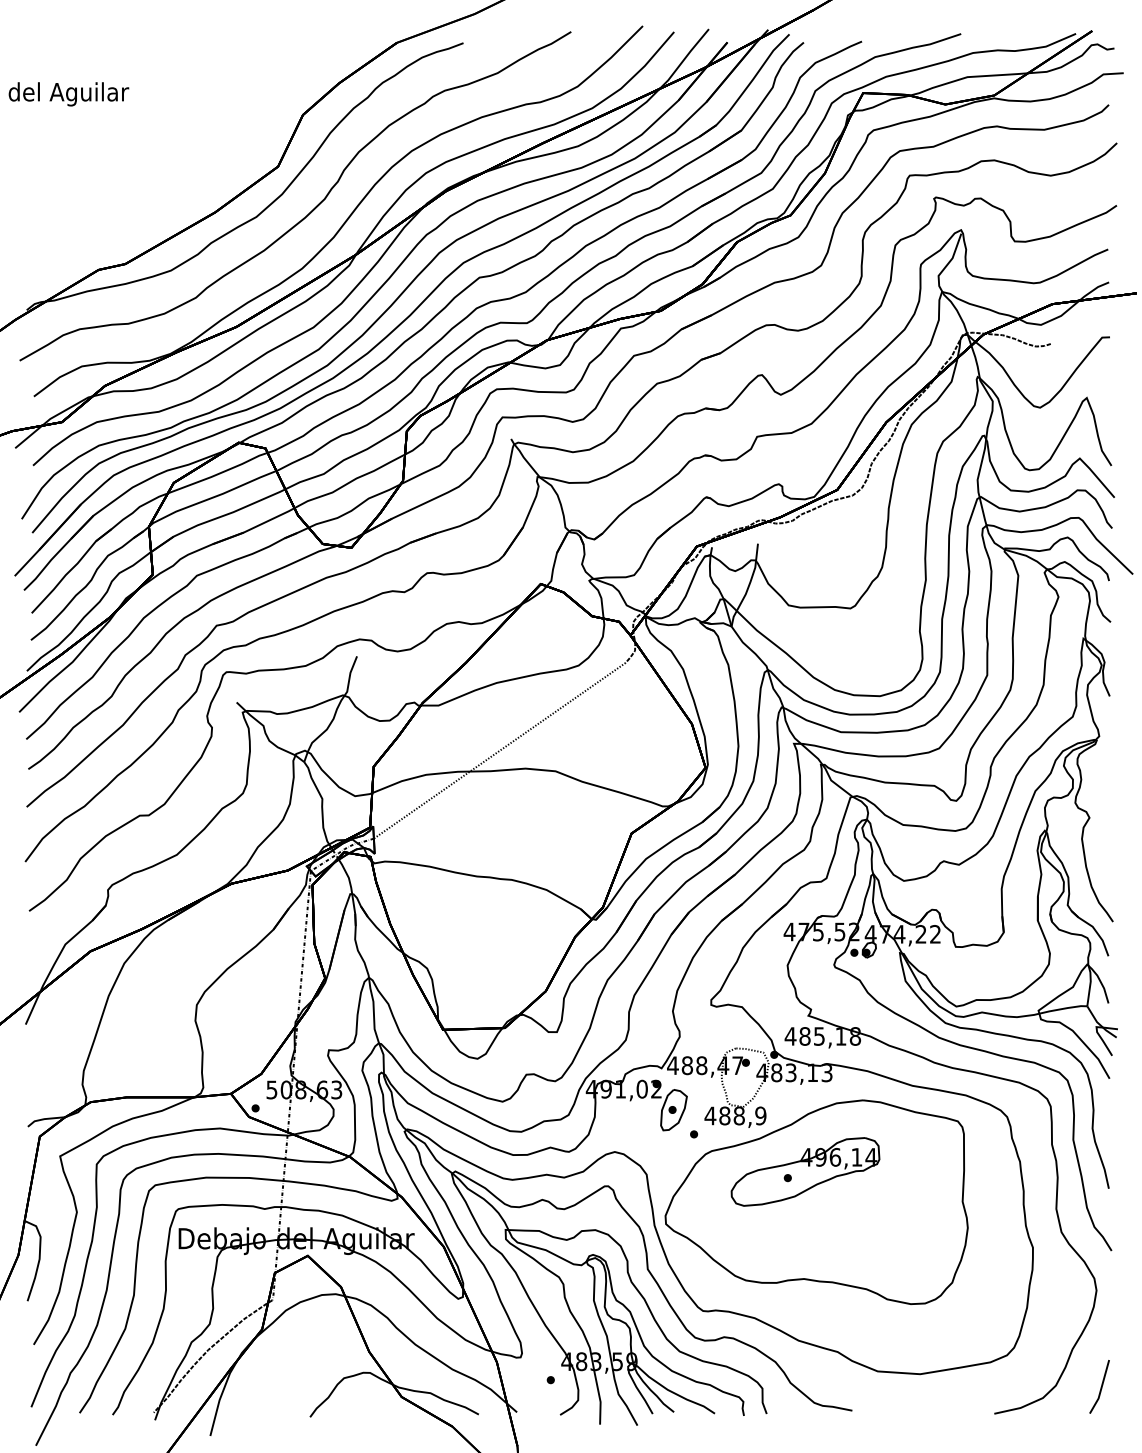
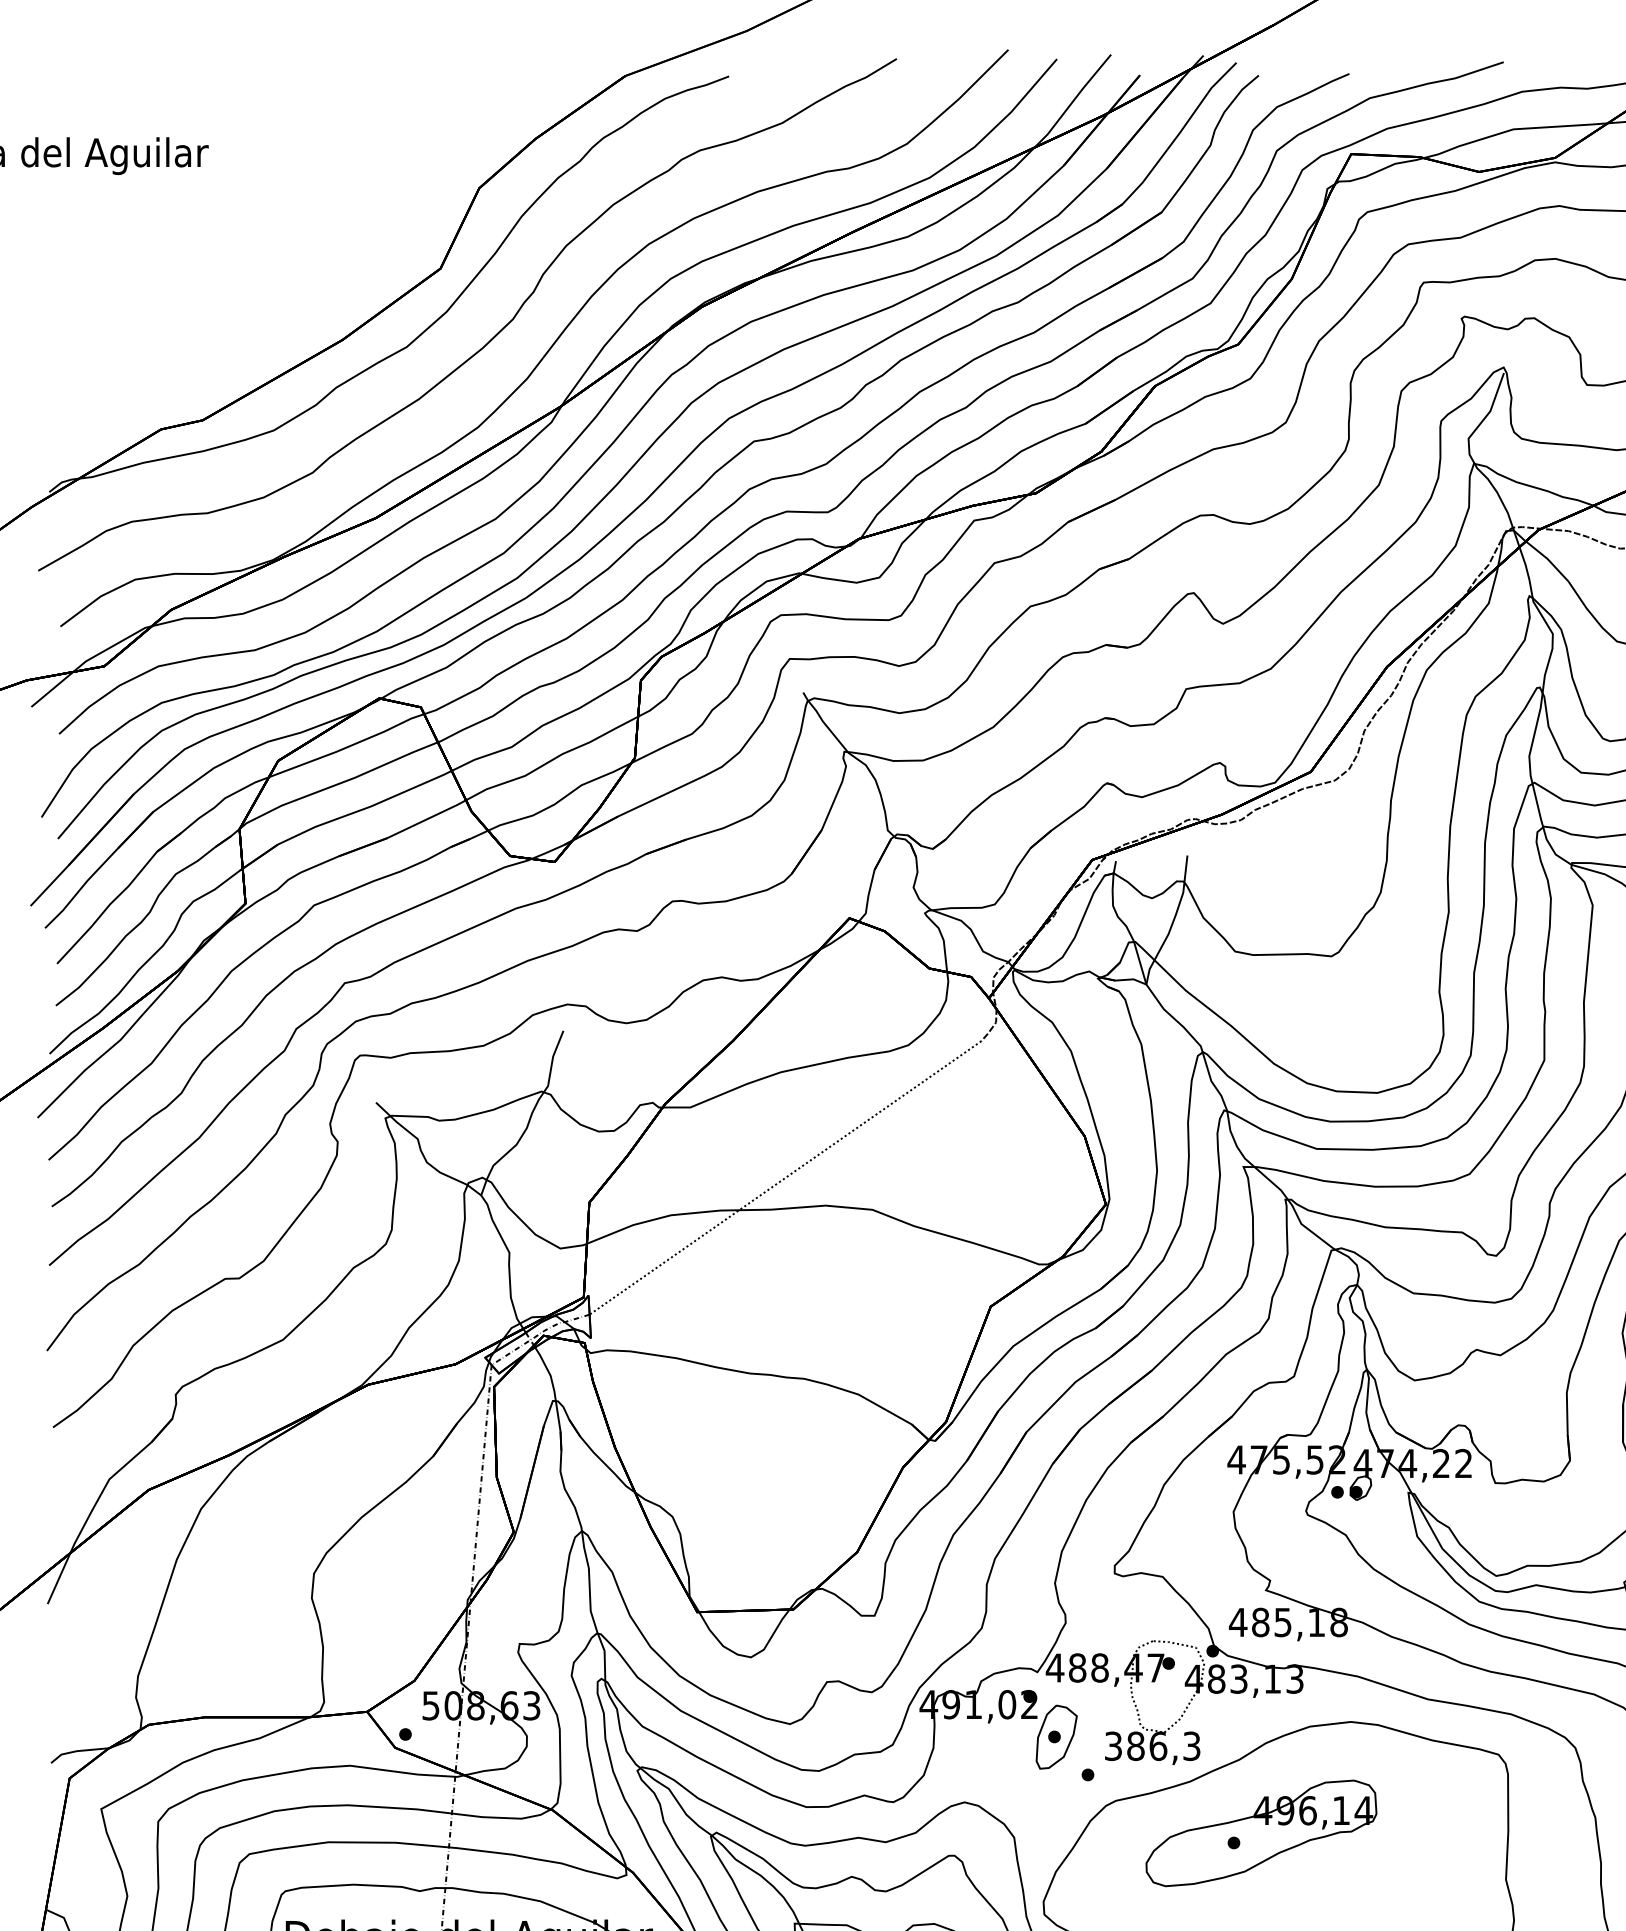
text: (735, 1115) -> (1152, 1745), 488,9 -> 386,3

